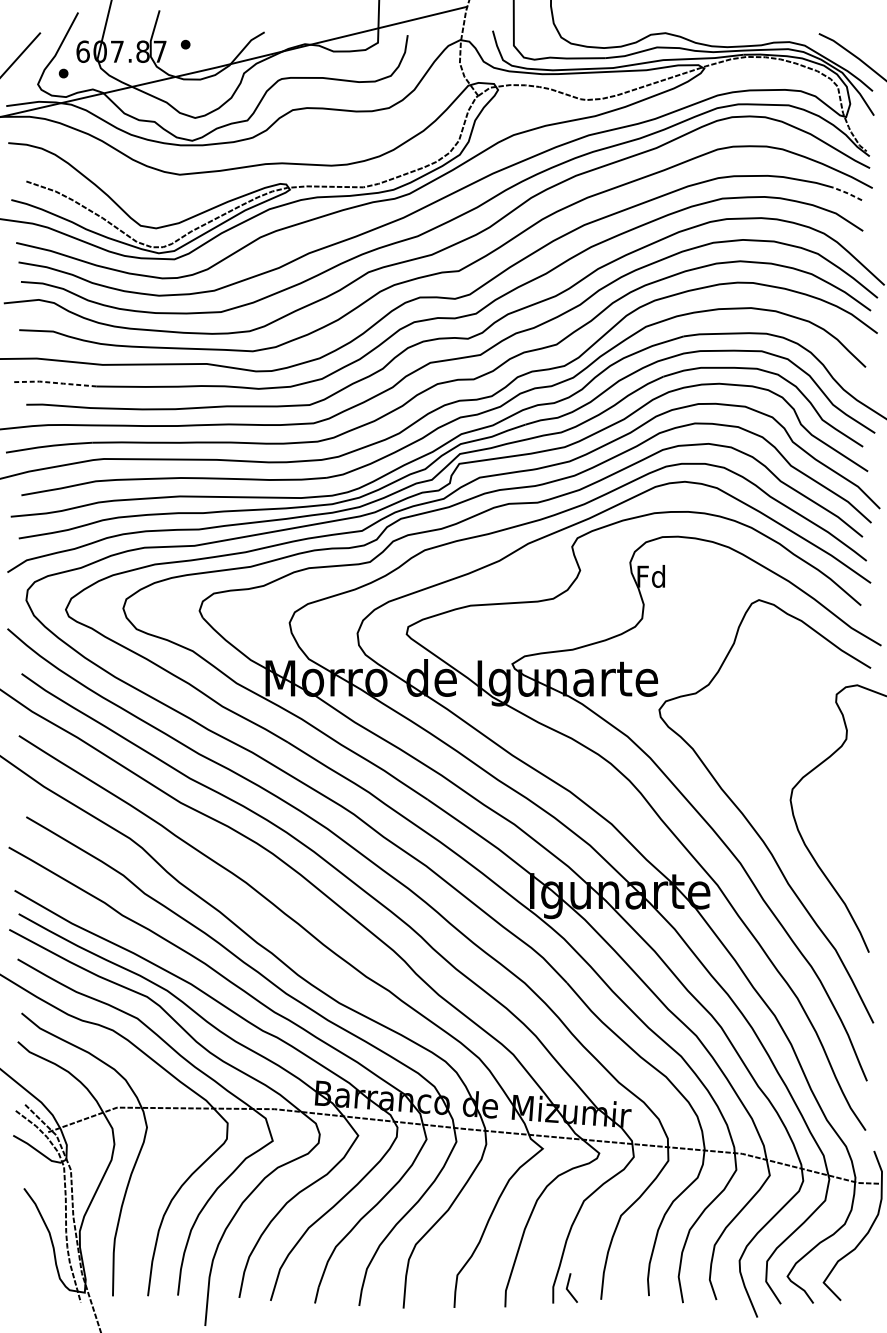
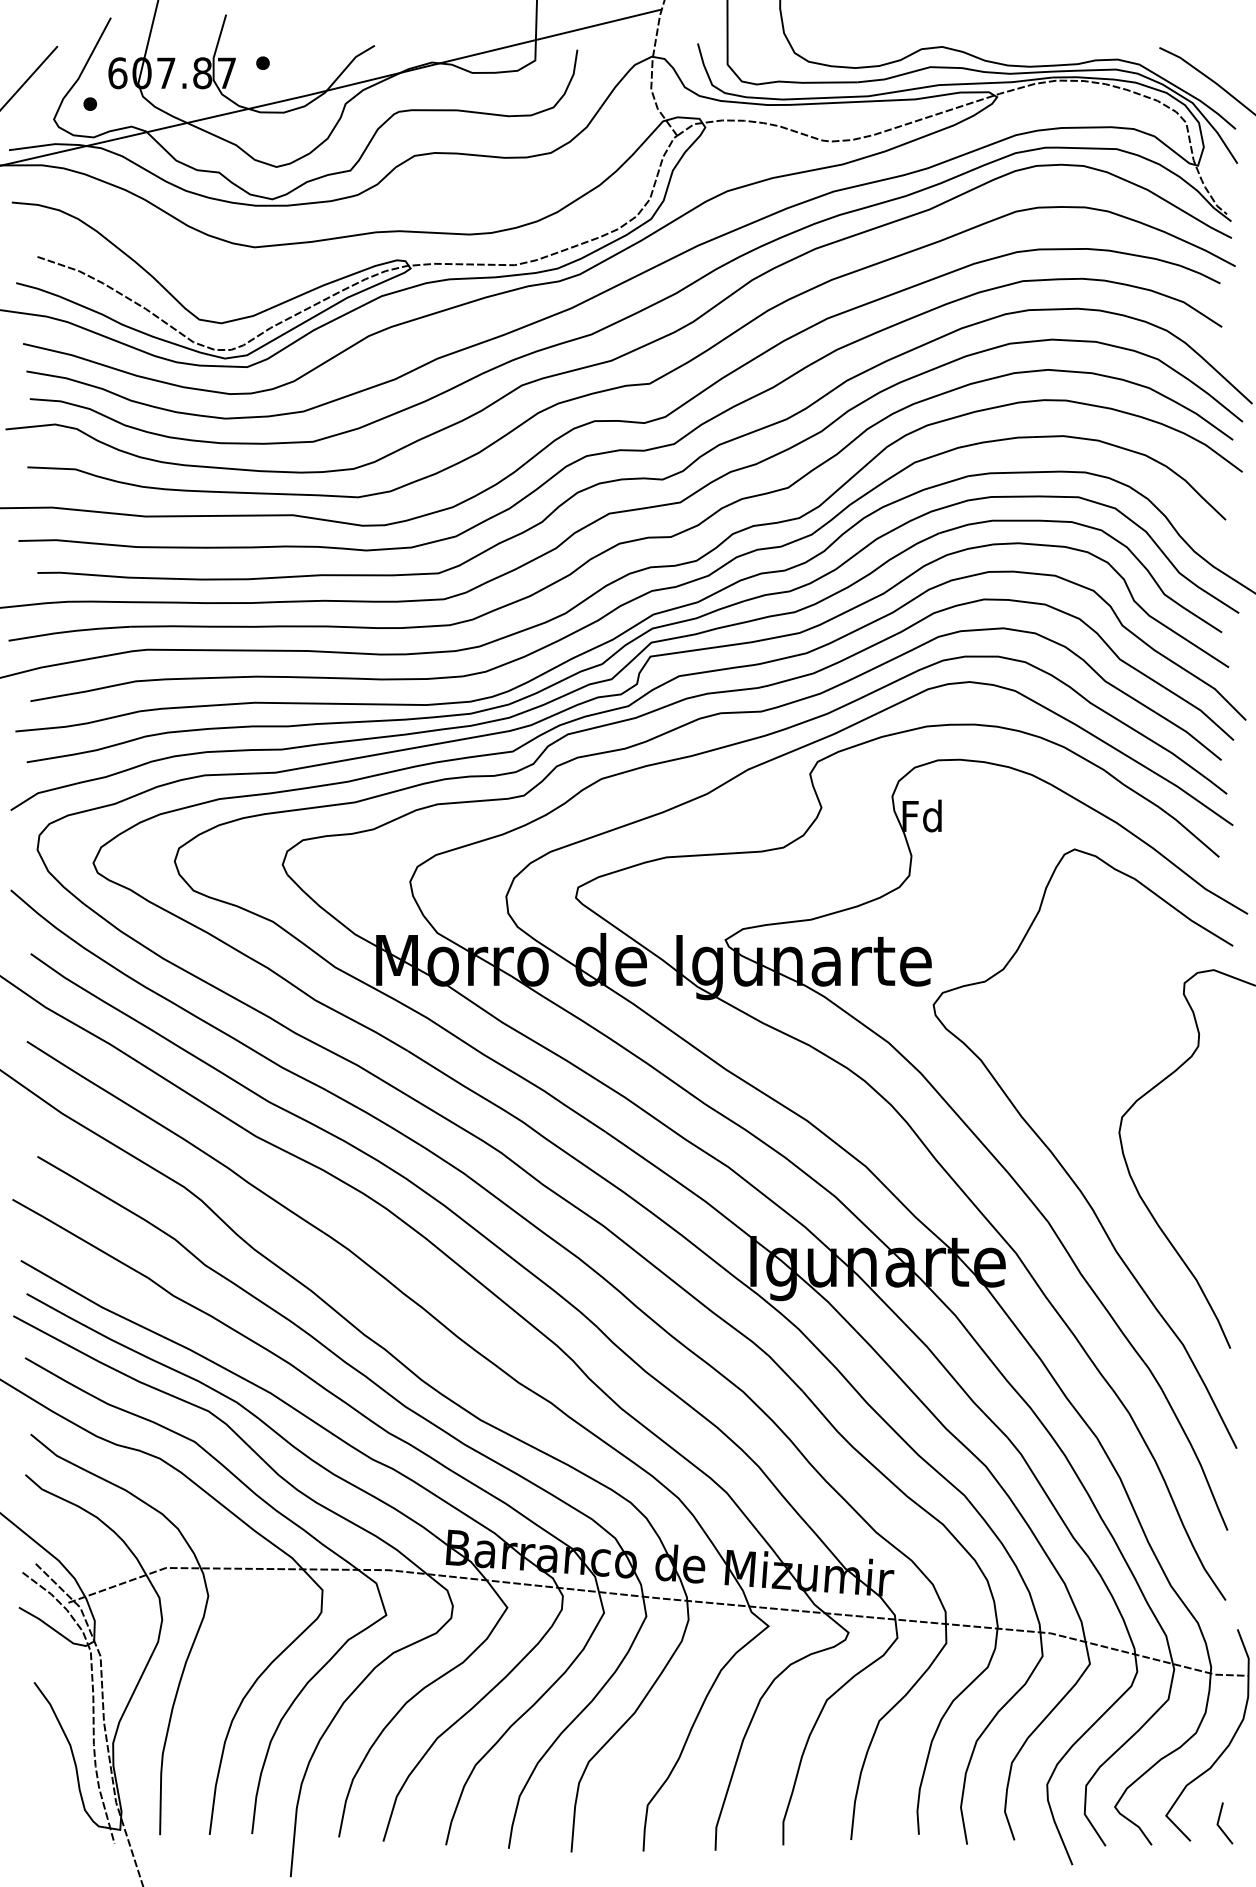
line: (847, 193) -> (1200, 273), dashed -> solid
line: (54, 383) -> (77, 542), dashed -> solid
line: (568, 1290) -> (1220, 1826), moved

